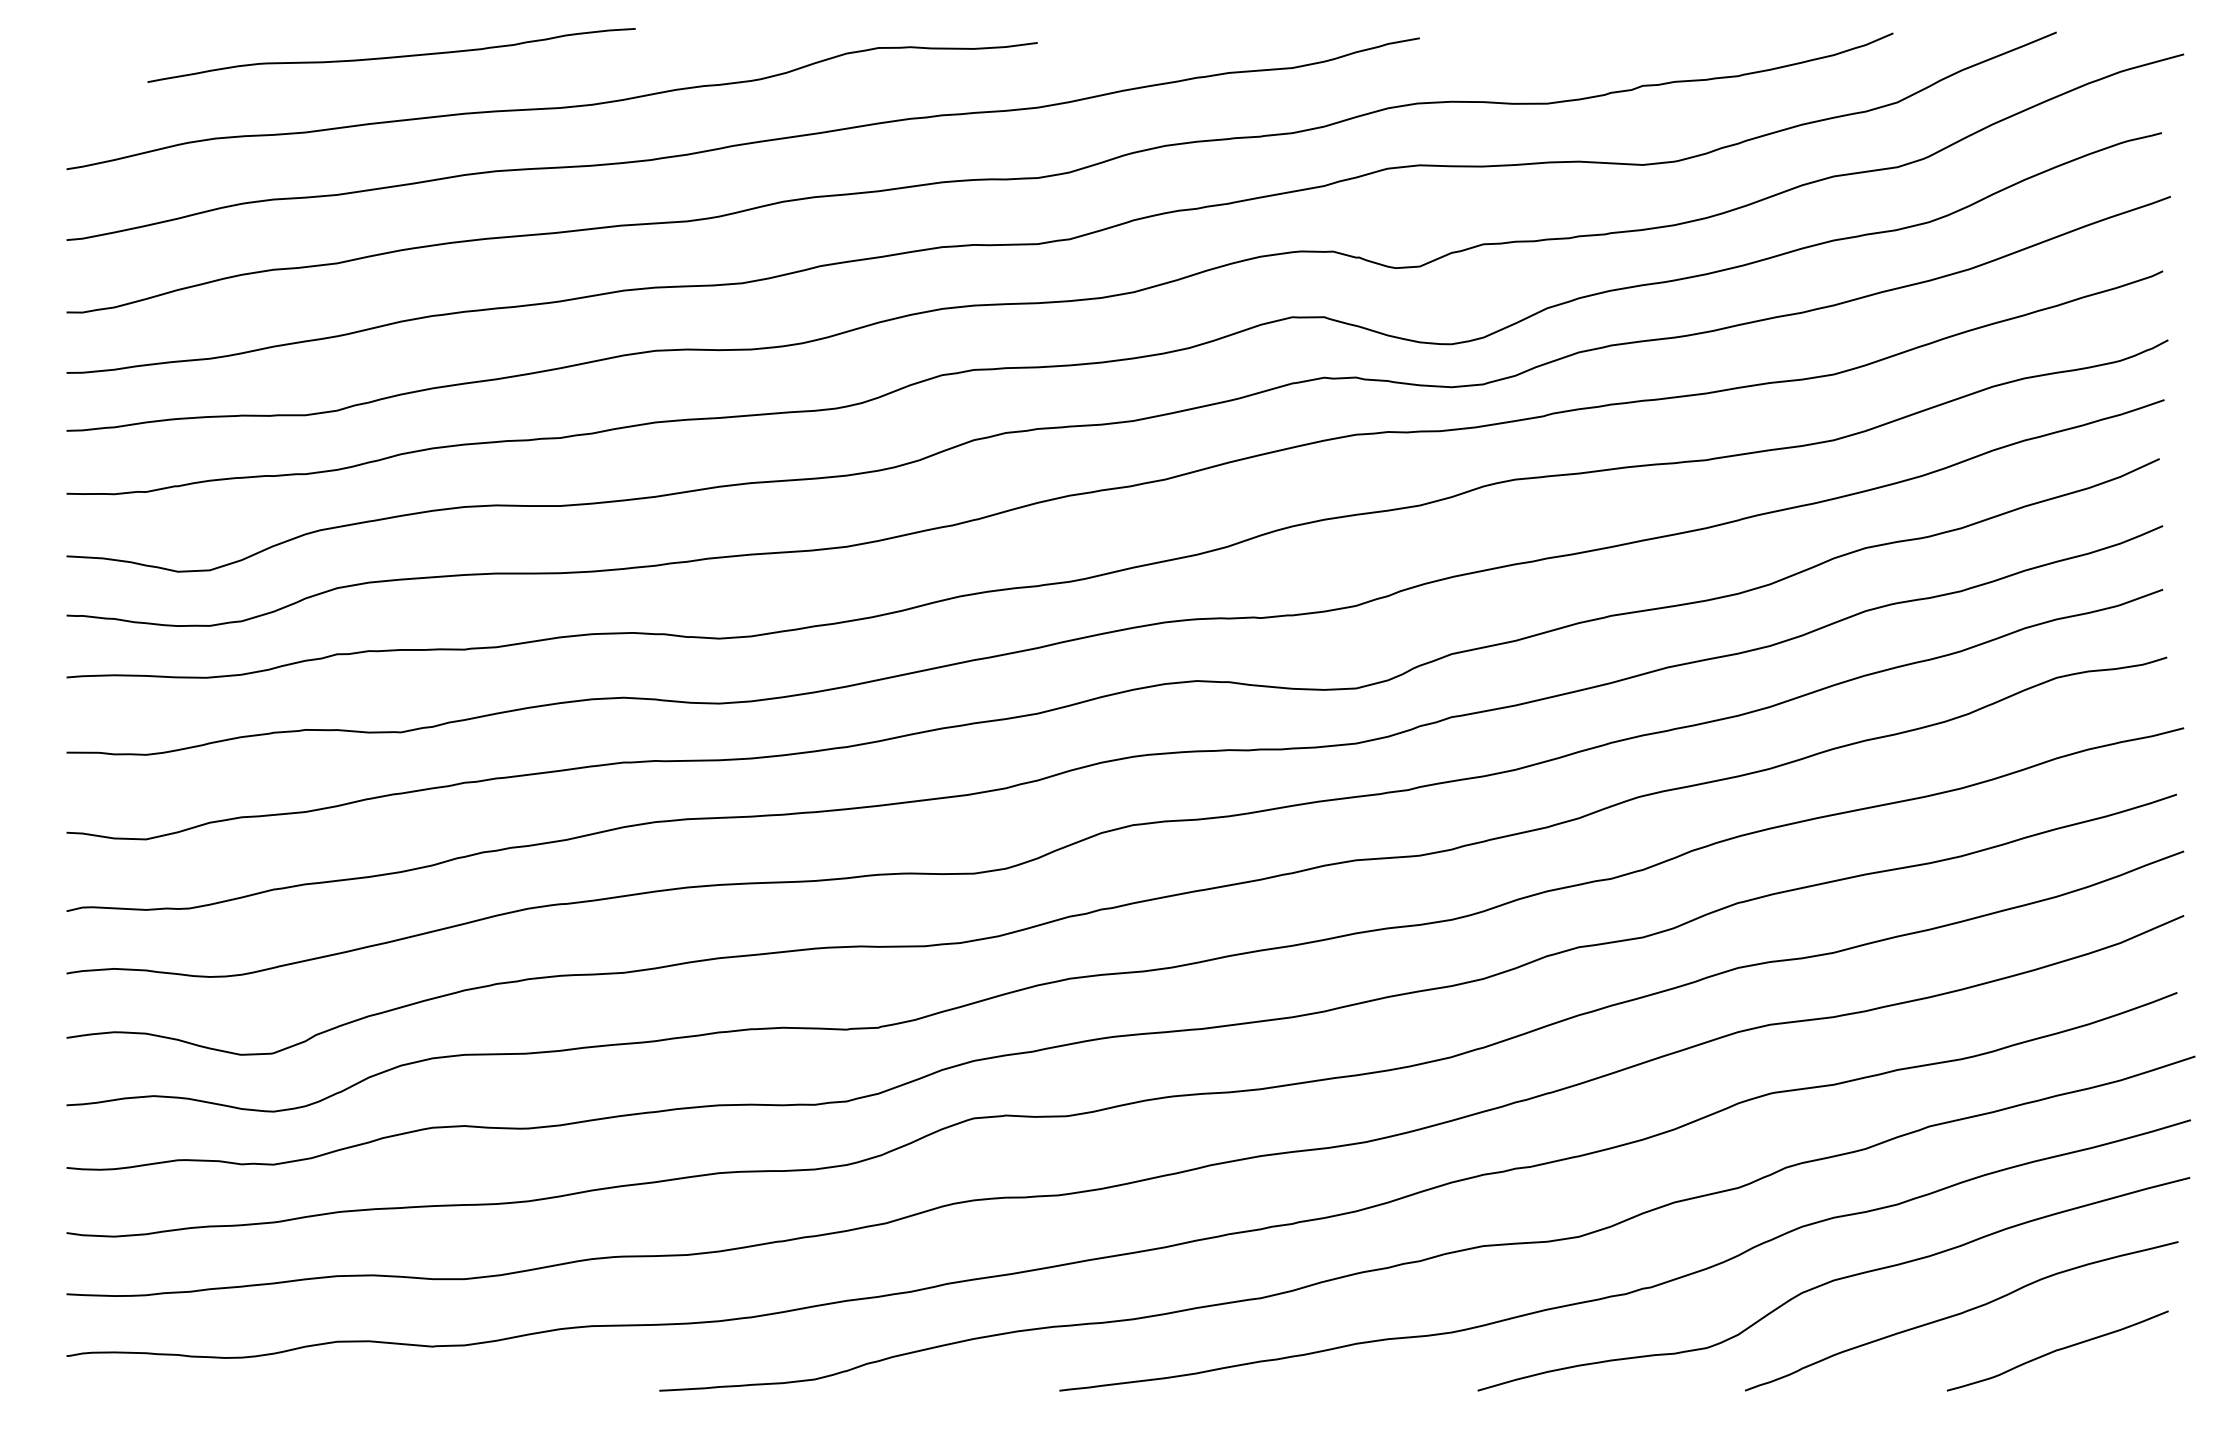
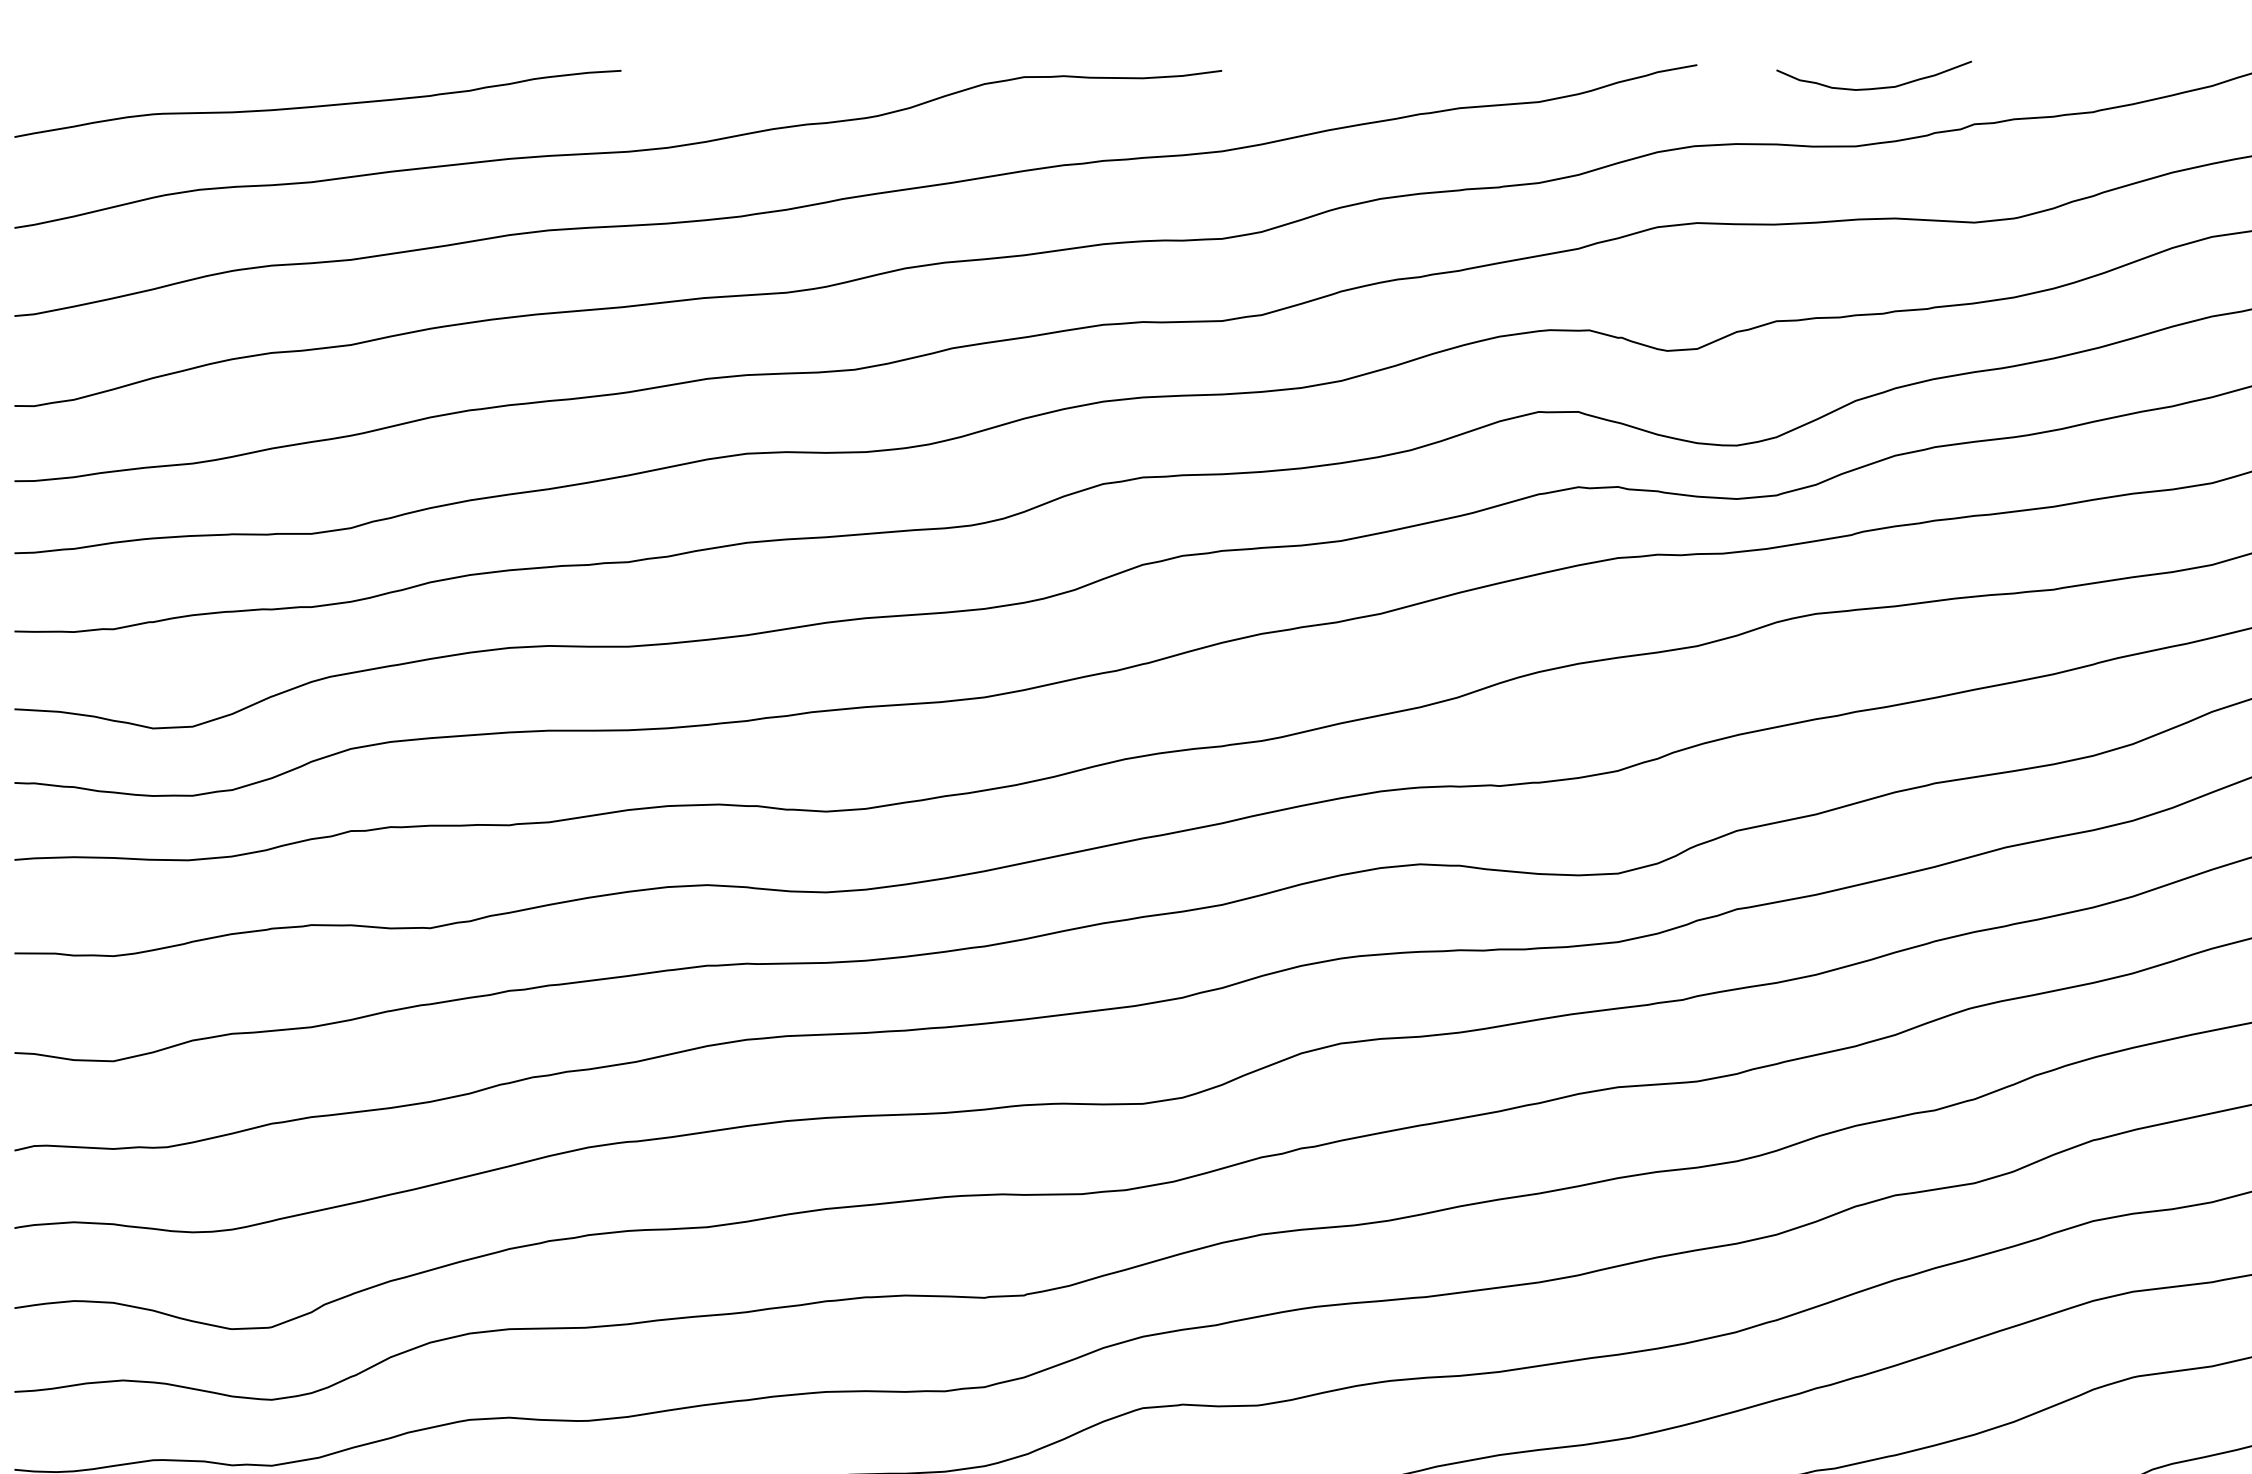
curve: (391, 56) -> (317, 105), moved
curve: (1561, 56) -> (1873, 87), added

